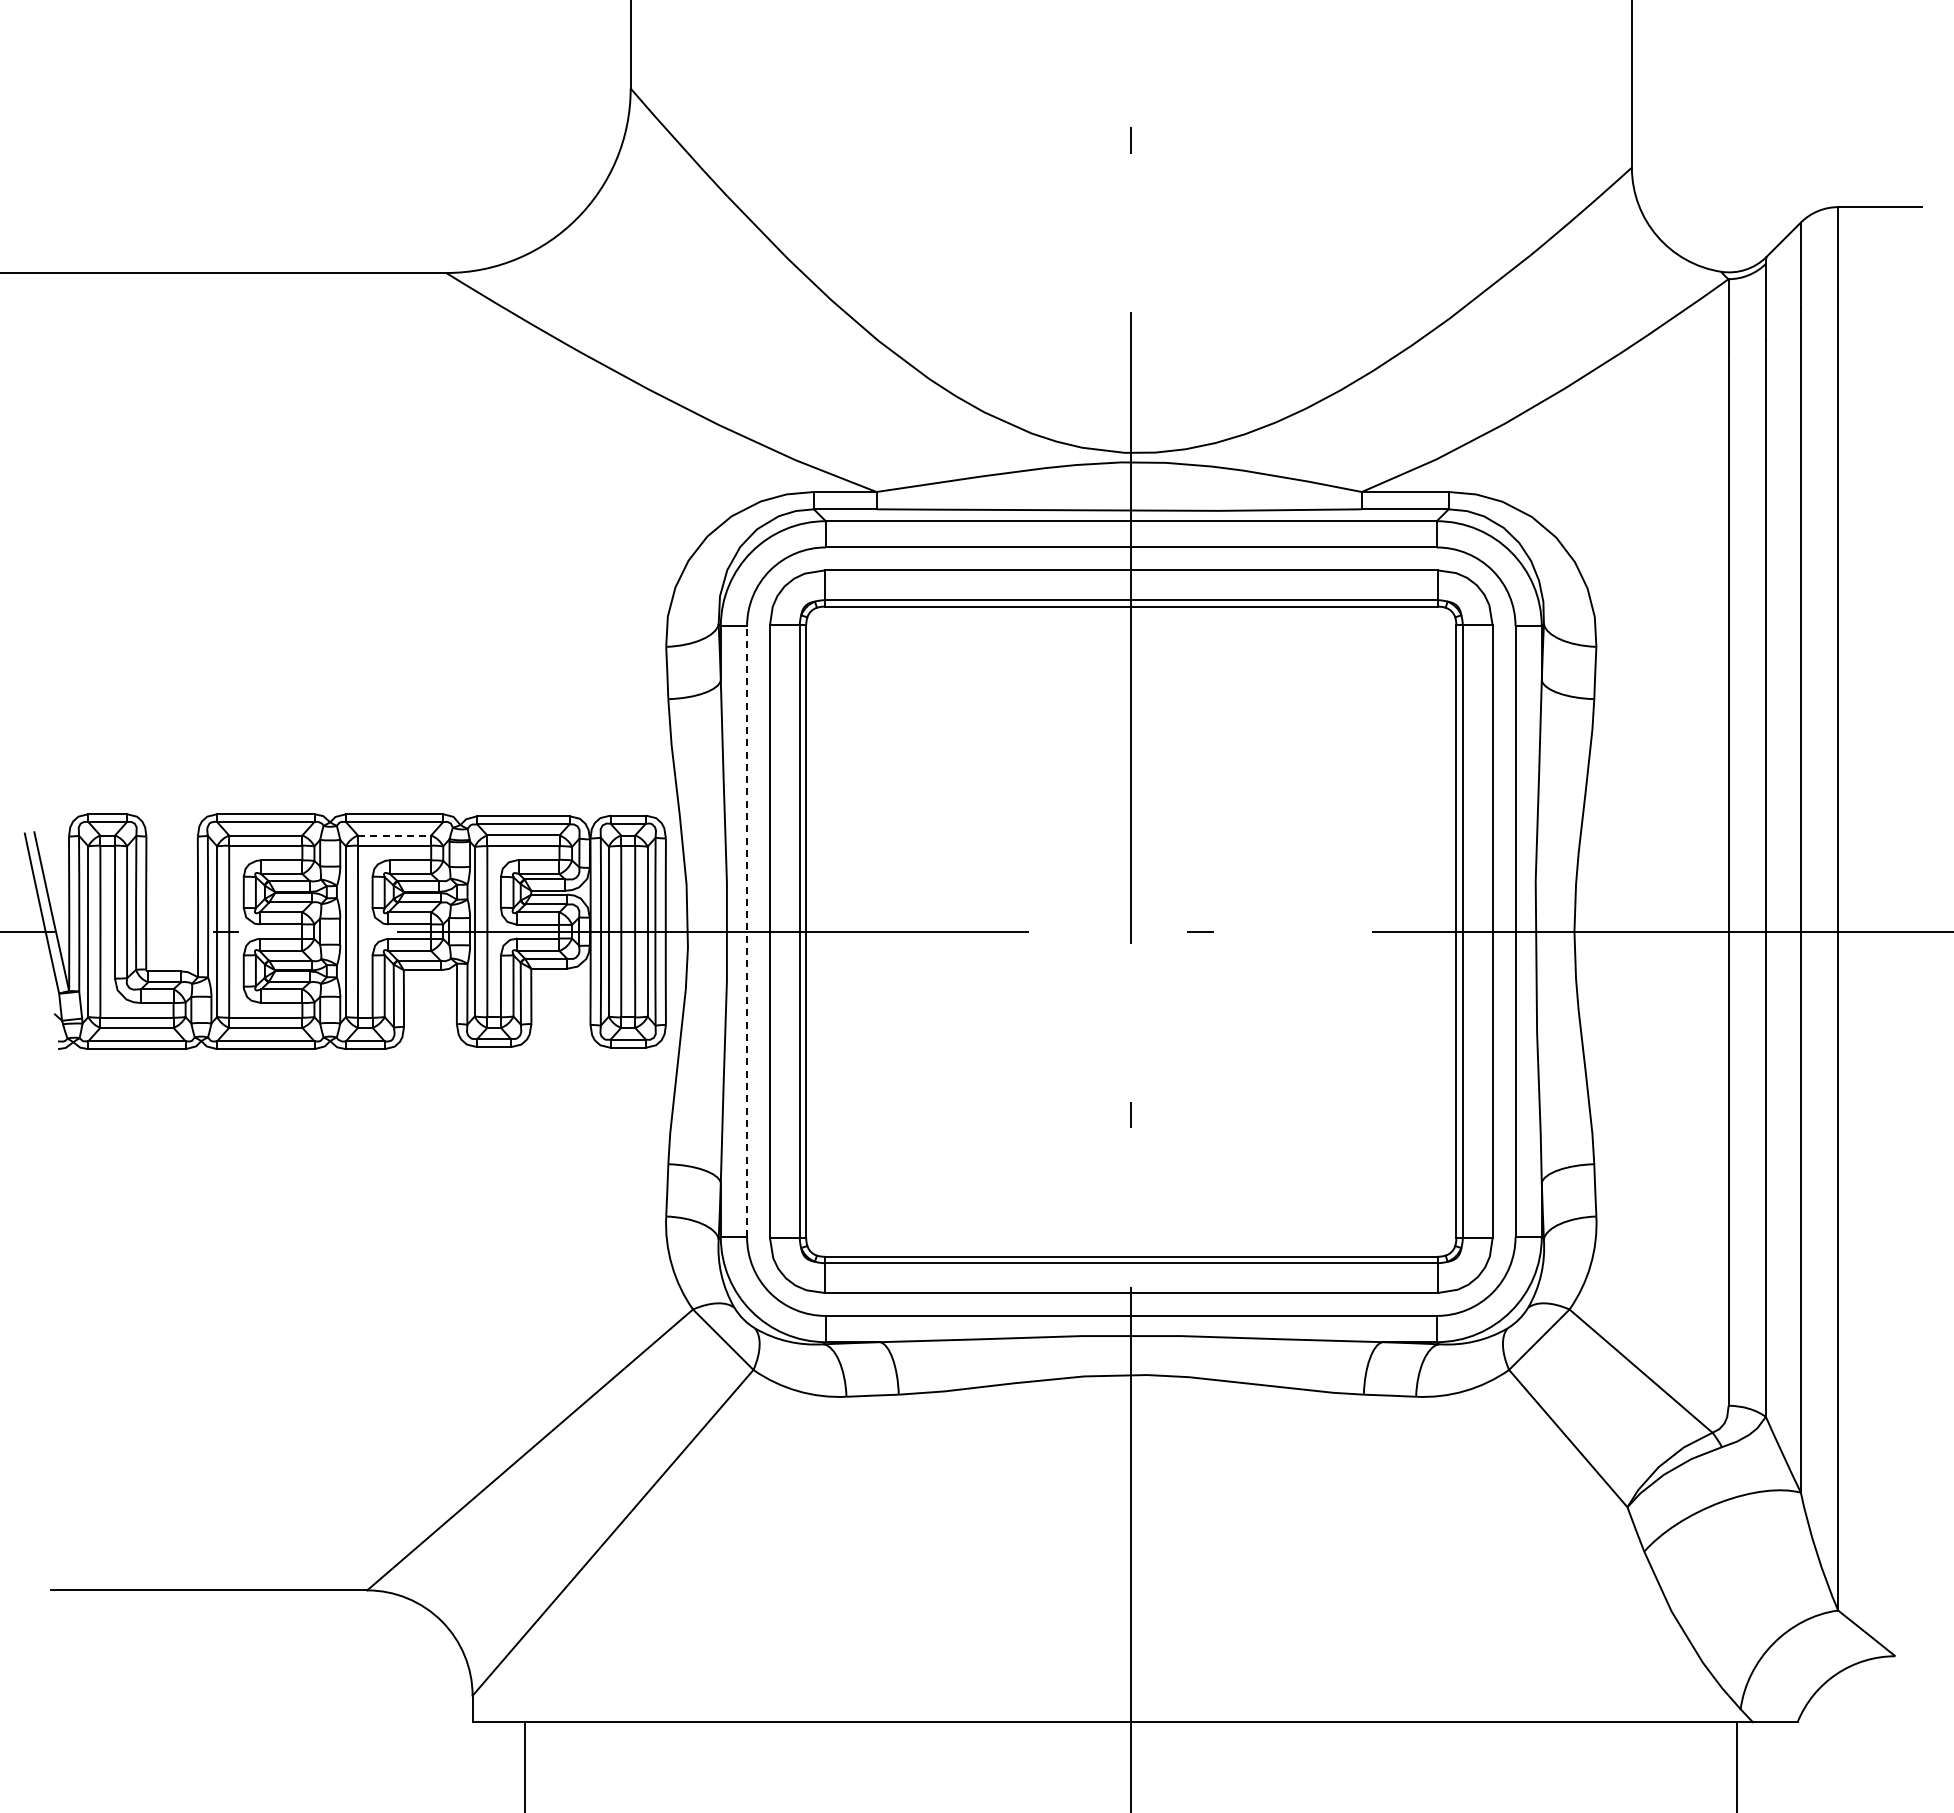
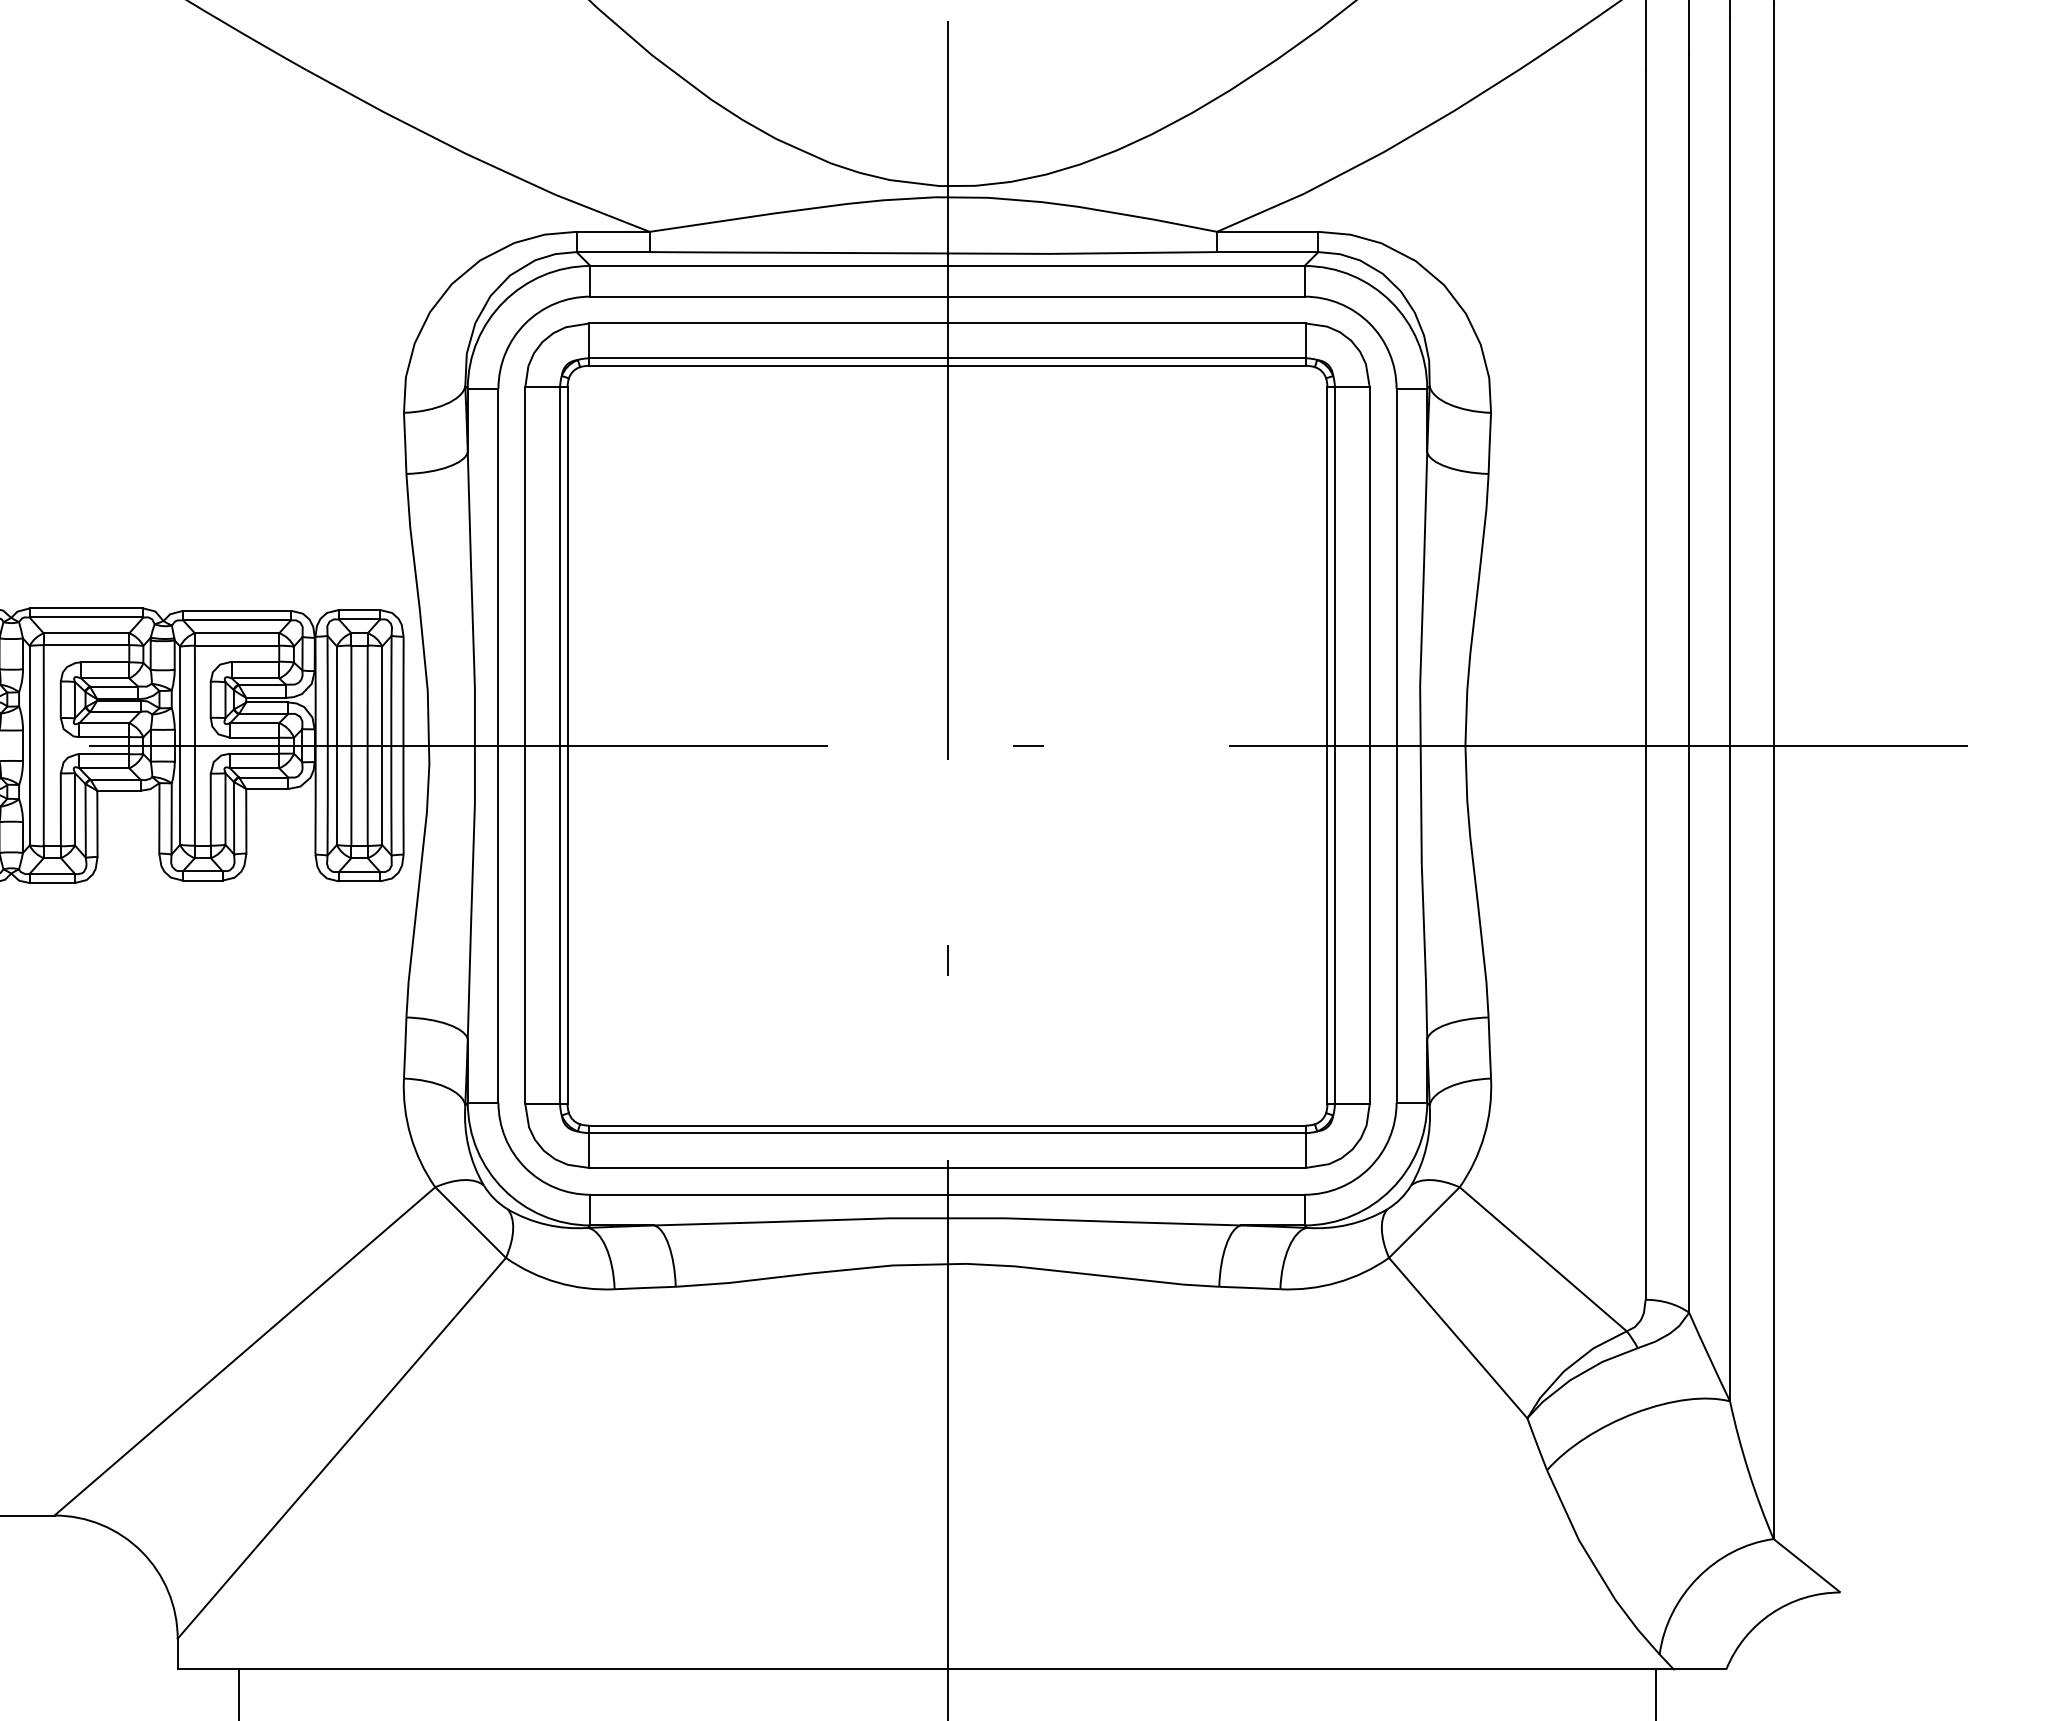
line: (394, 835) -> (86, 633), dashed -> solid
line: (747, 931) -> (498, 745), dashed -> solid

